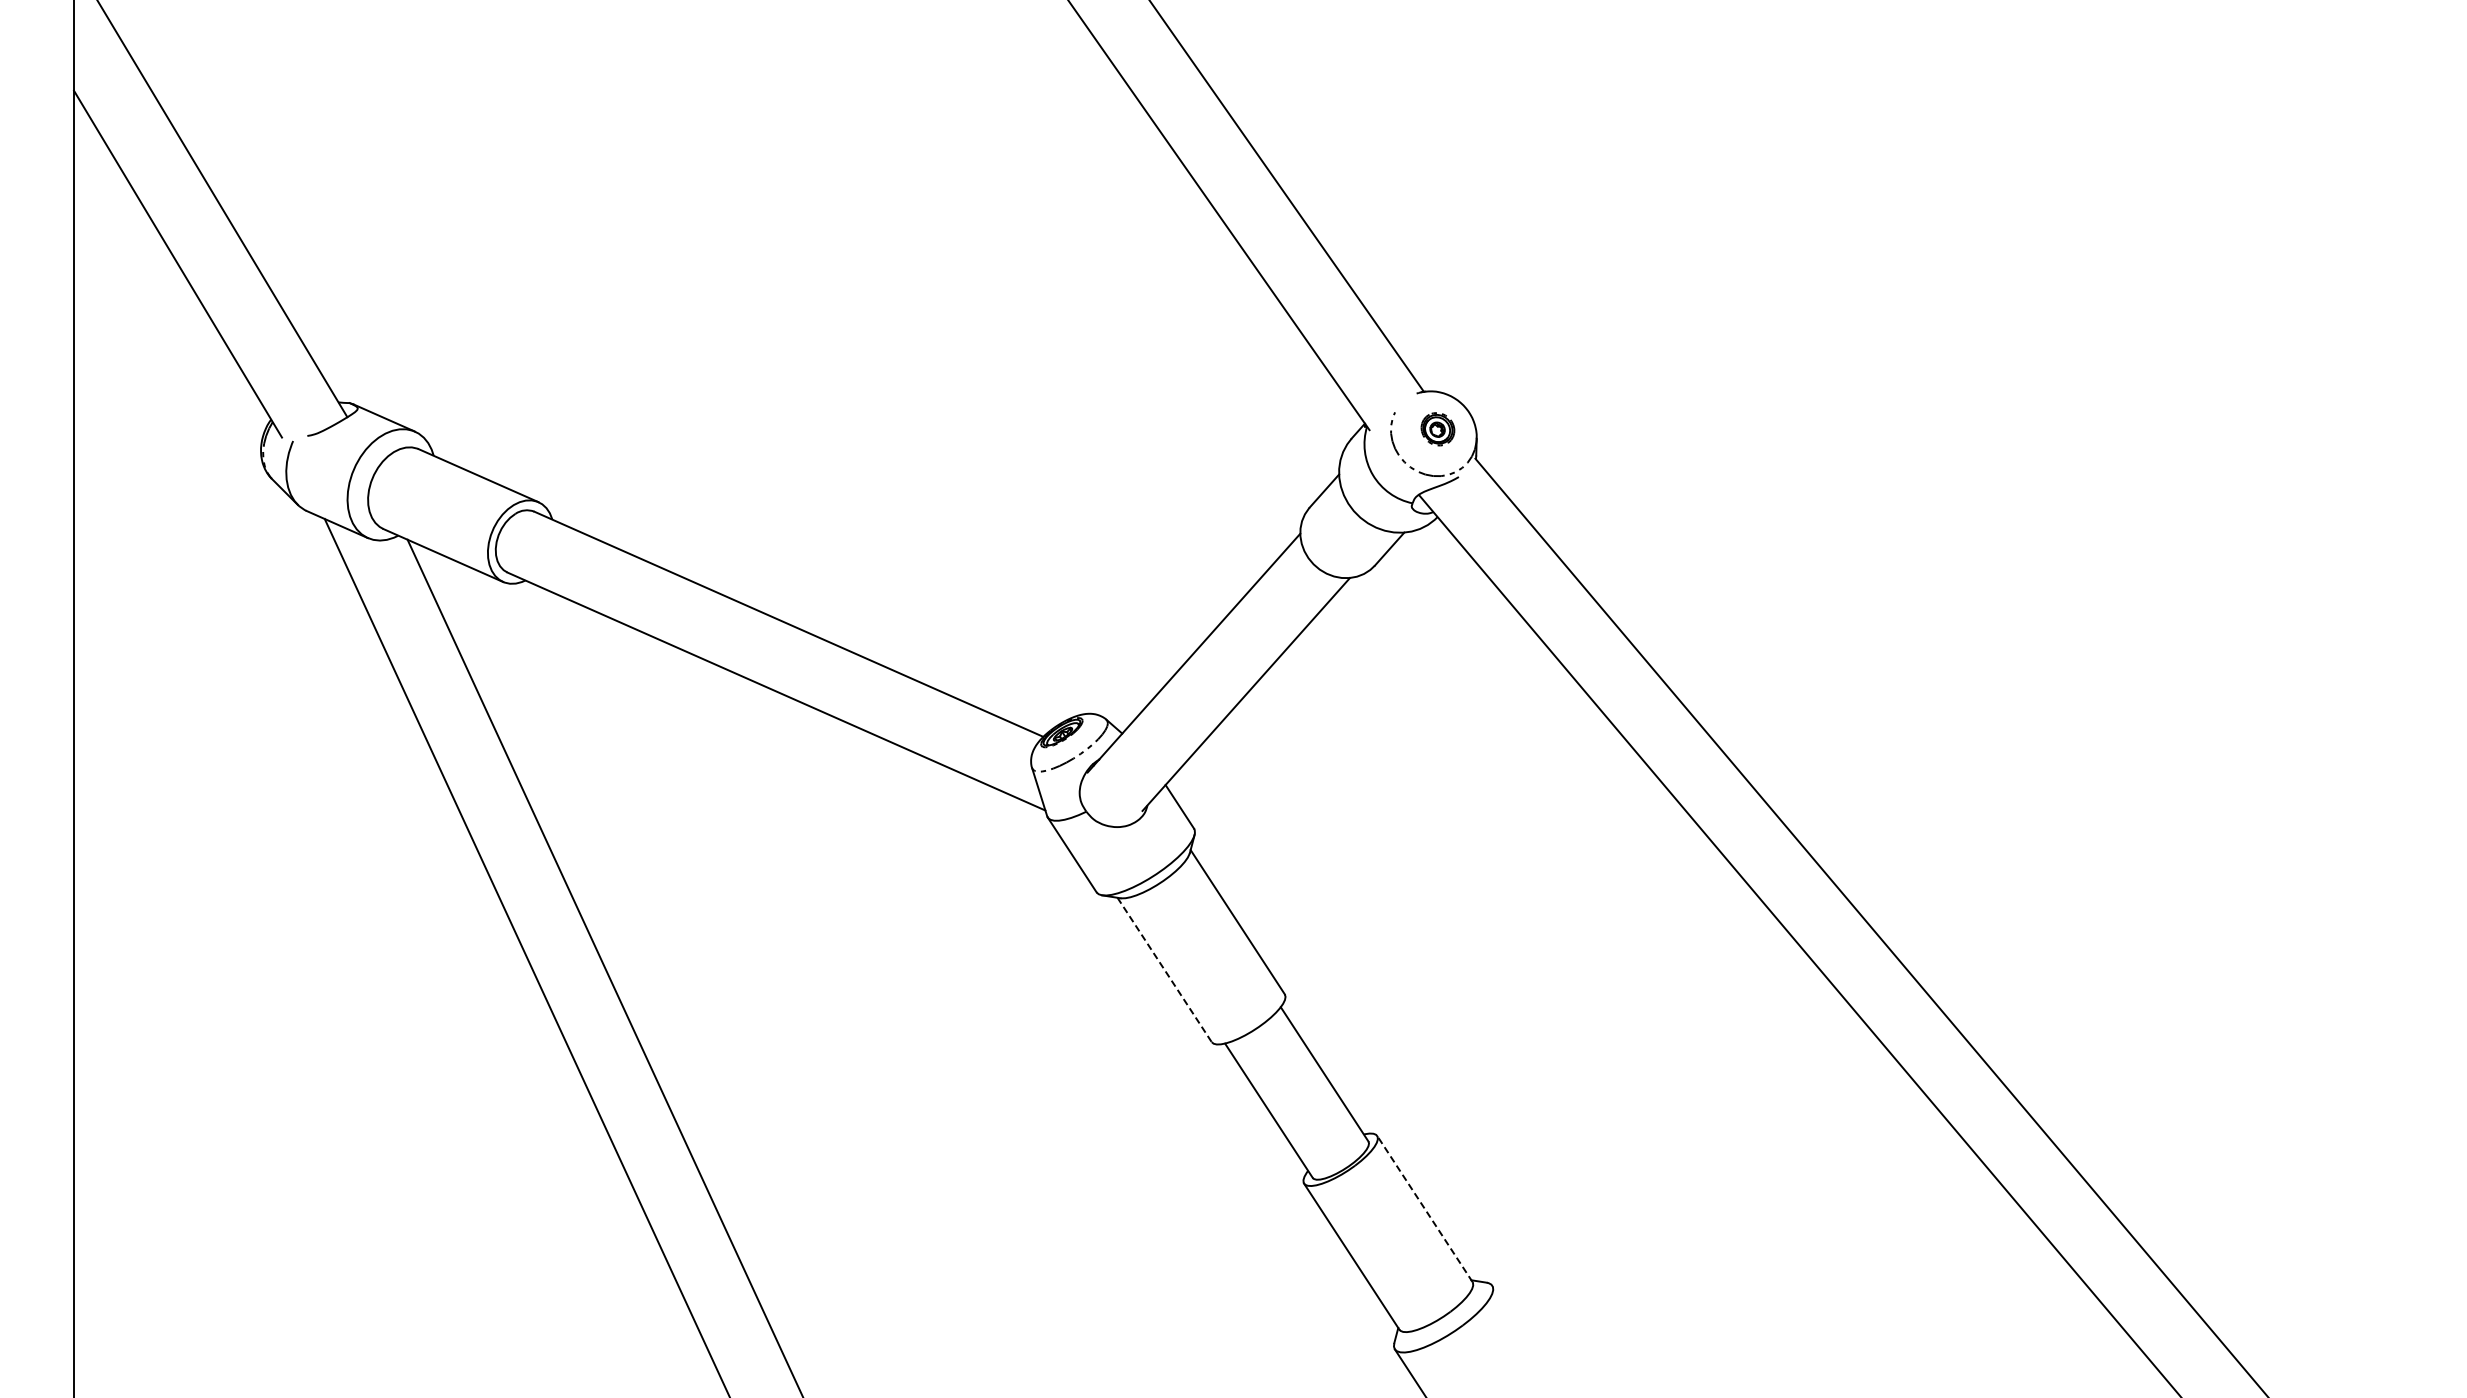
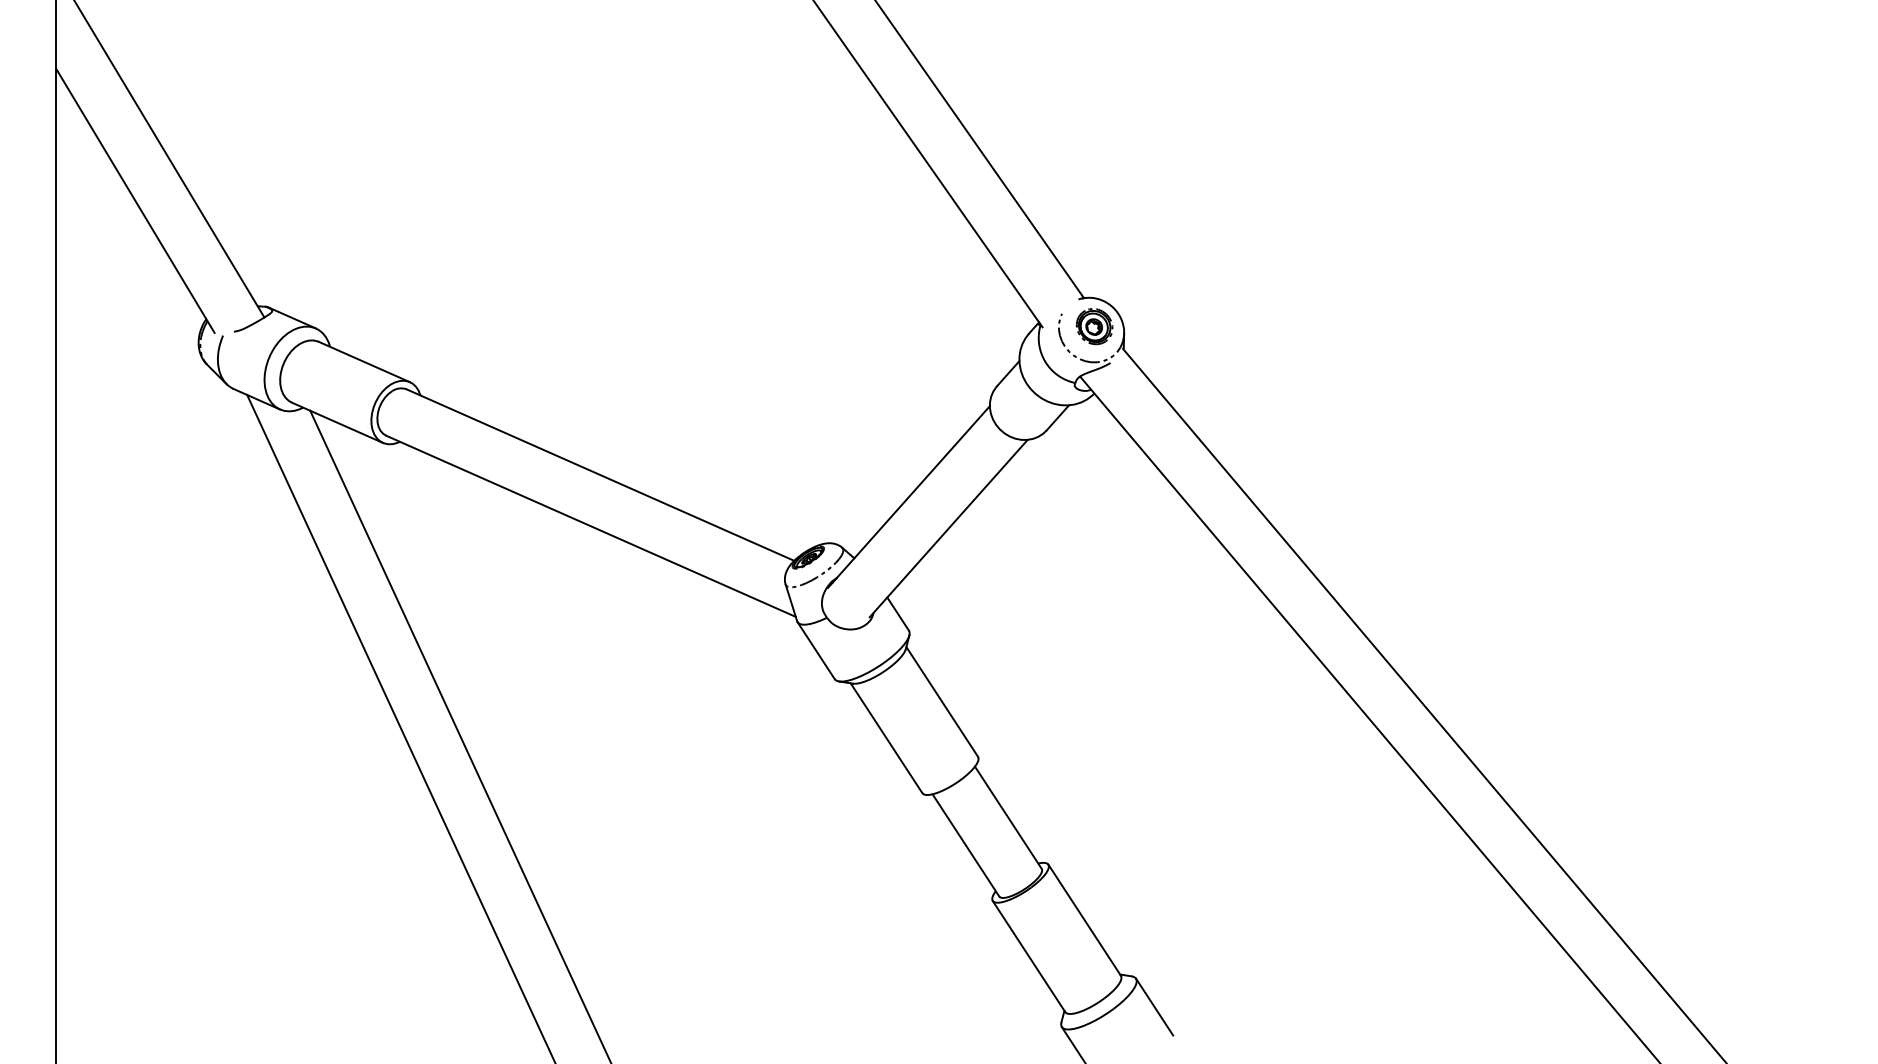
part: (1437, 429) -> (1094, 326), size x1.43
line: (1164, 970) -> (886, 738), dashed -> solid
line: (1424, 1208) -> (1084, 919), dashed -> solid
line: (1516, 1322) -> (1154, 1006), added

